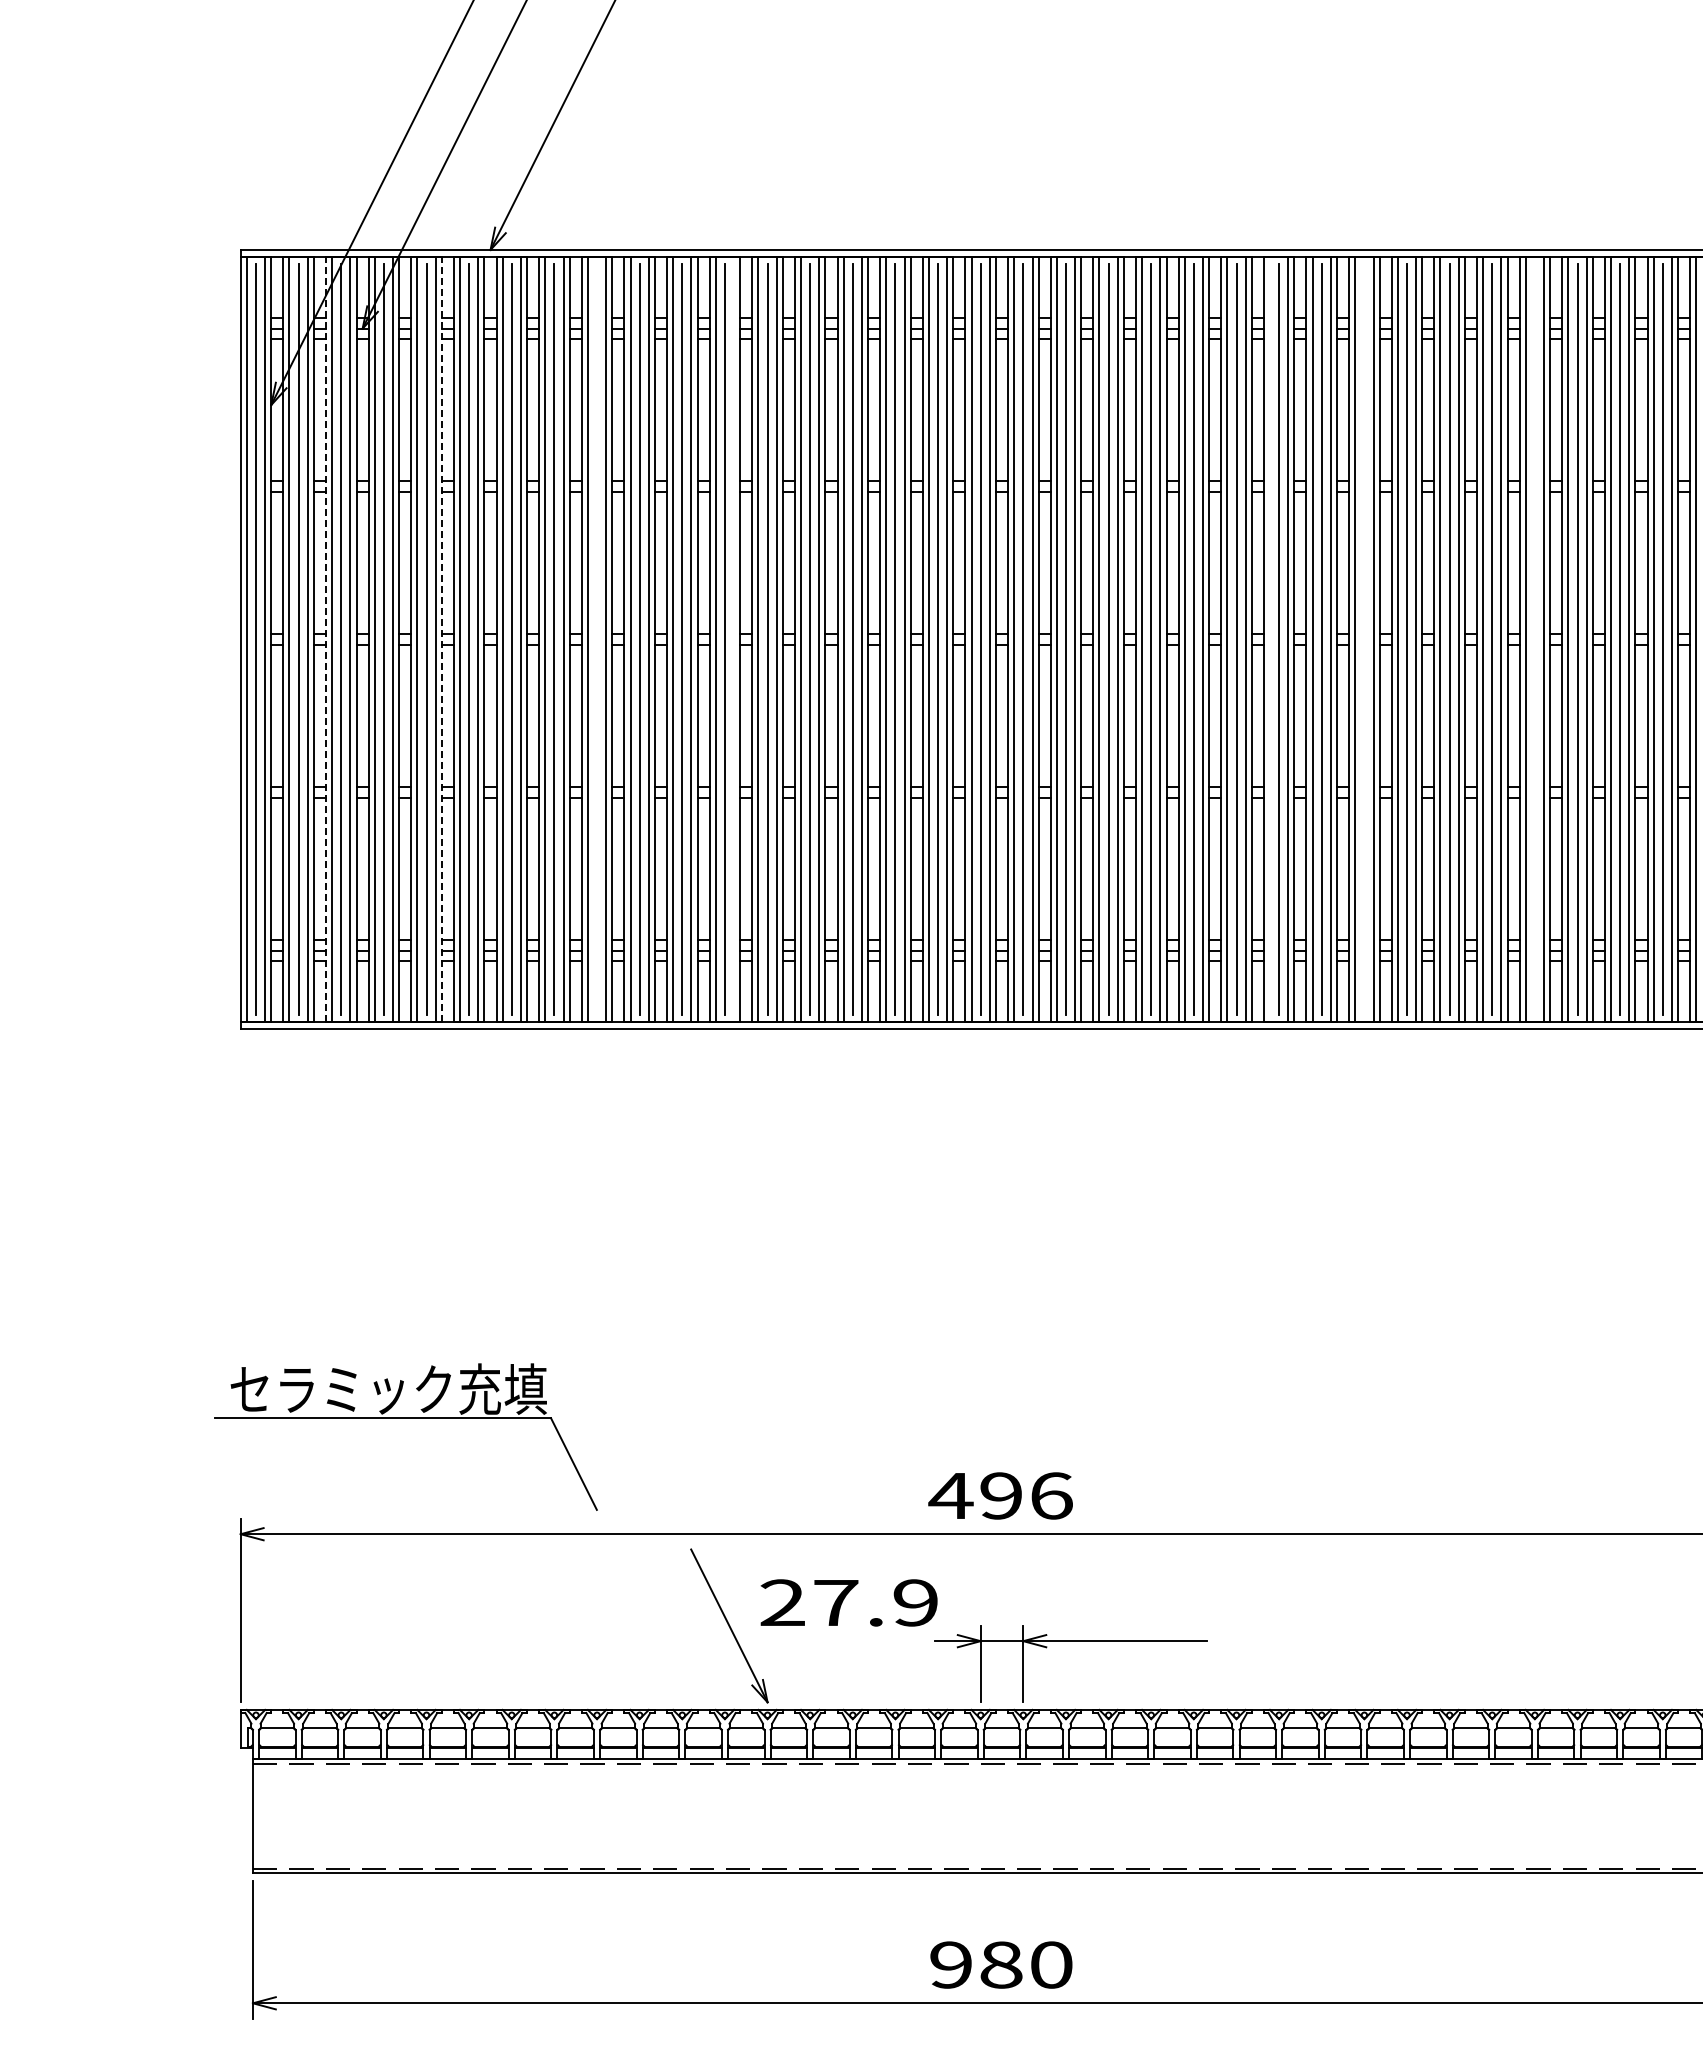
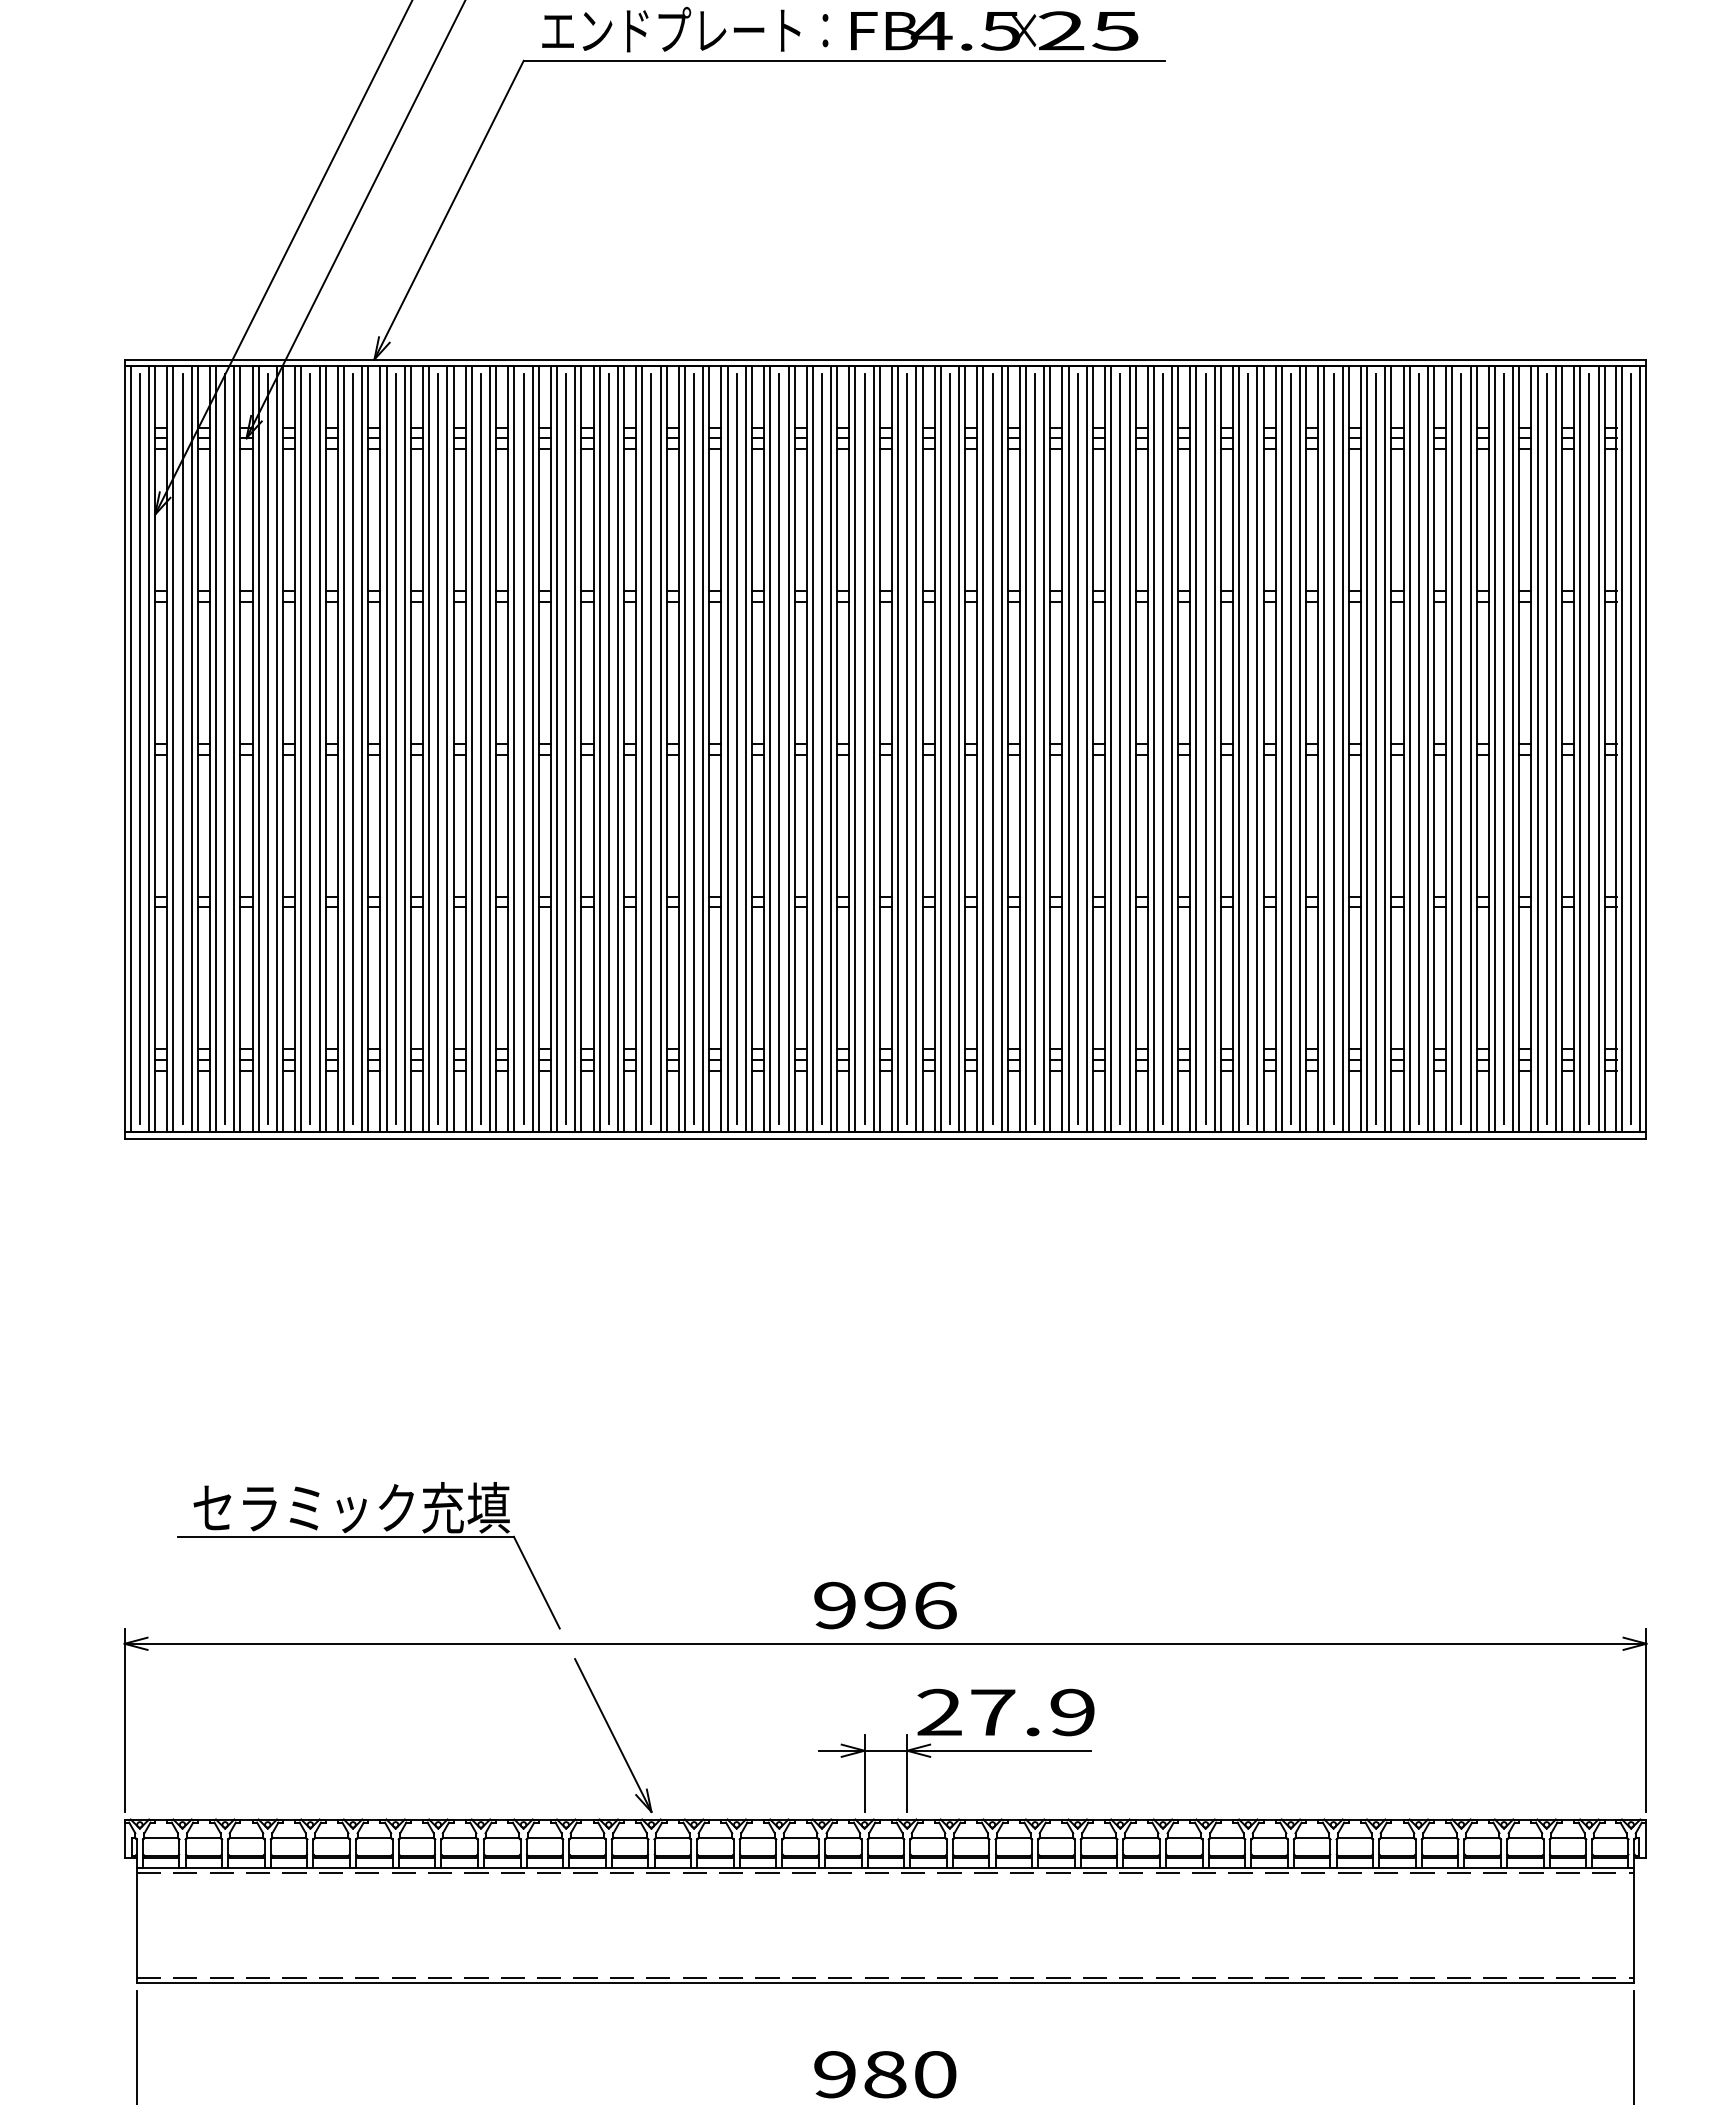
line: (734, 638) -> (618, 748), added
line: (1269, 638) -> (1153, 748), added
line: (325, 639) -> (209, 749), dashed -> solid
line: (441, 639) -> (325, 749), dashed -> solid
line: (596, 639) -> (480, 749), added
line: (1364, 639) -> (1248, 749), added
line: (1534, 639) -> (1418, 749), added
part: (405, 1418) -> (368, 1537), moved
text: (950, 1495) -> (834, 1605), 496 -> 996
text: (848, 1602) -> (1005, 1712), moved

